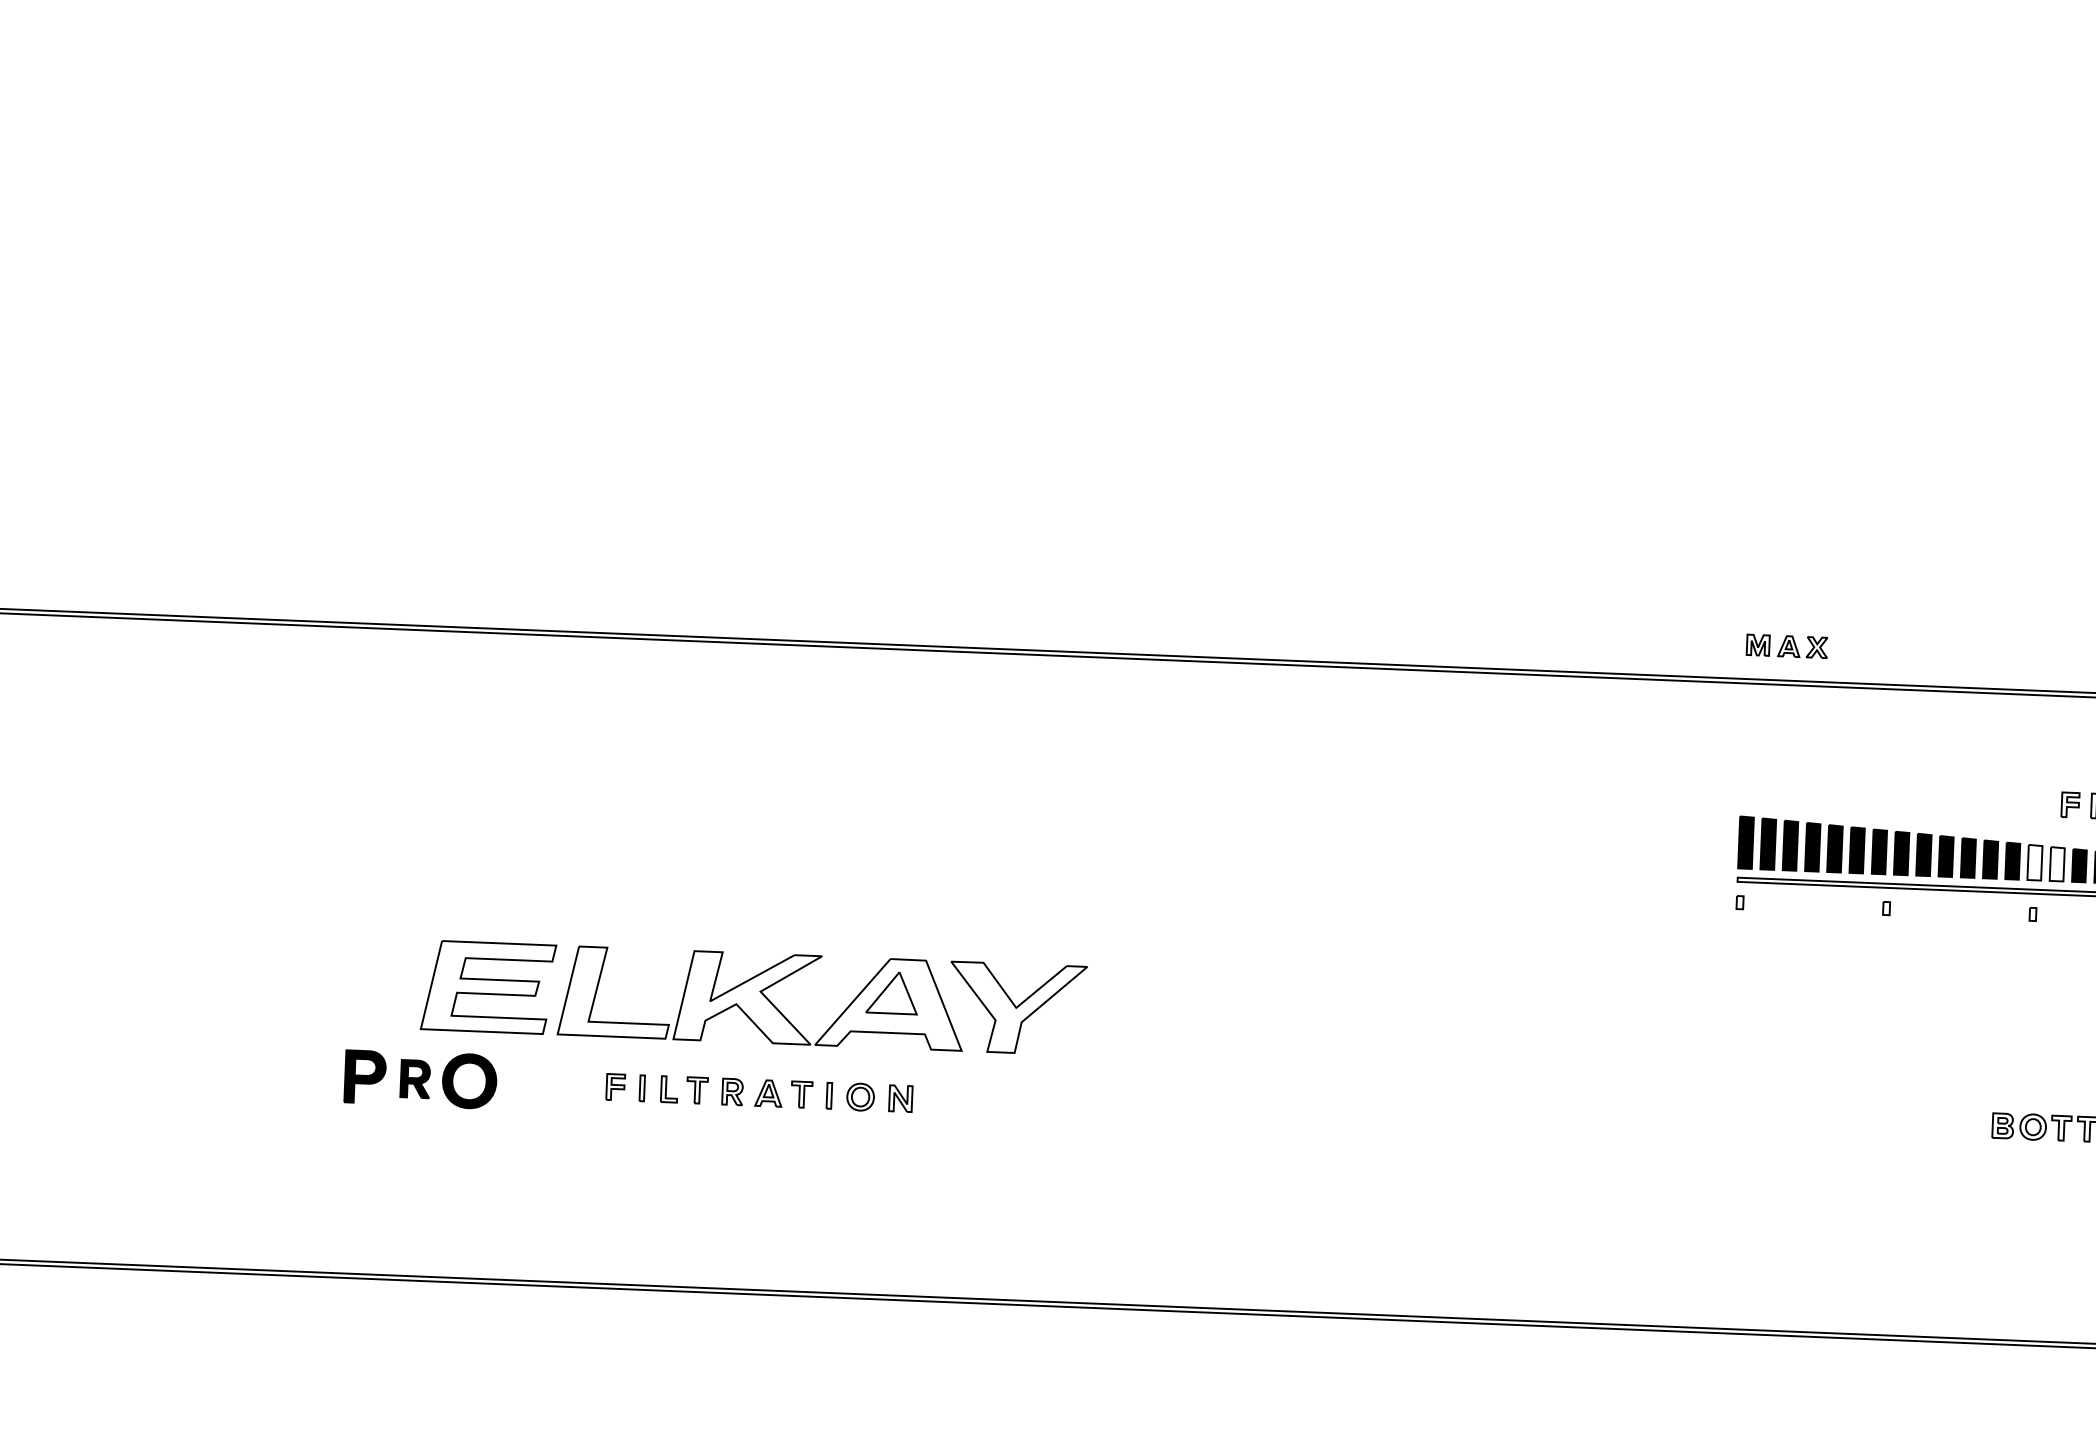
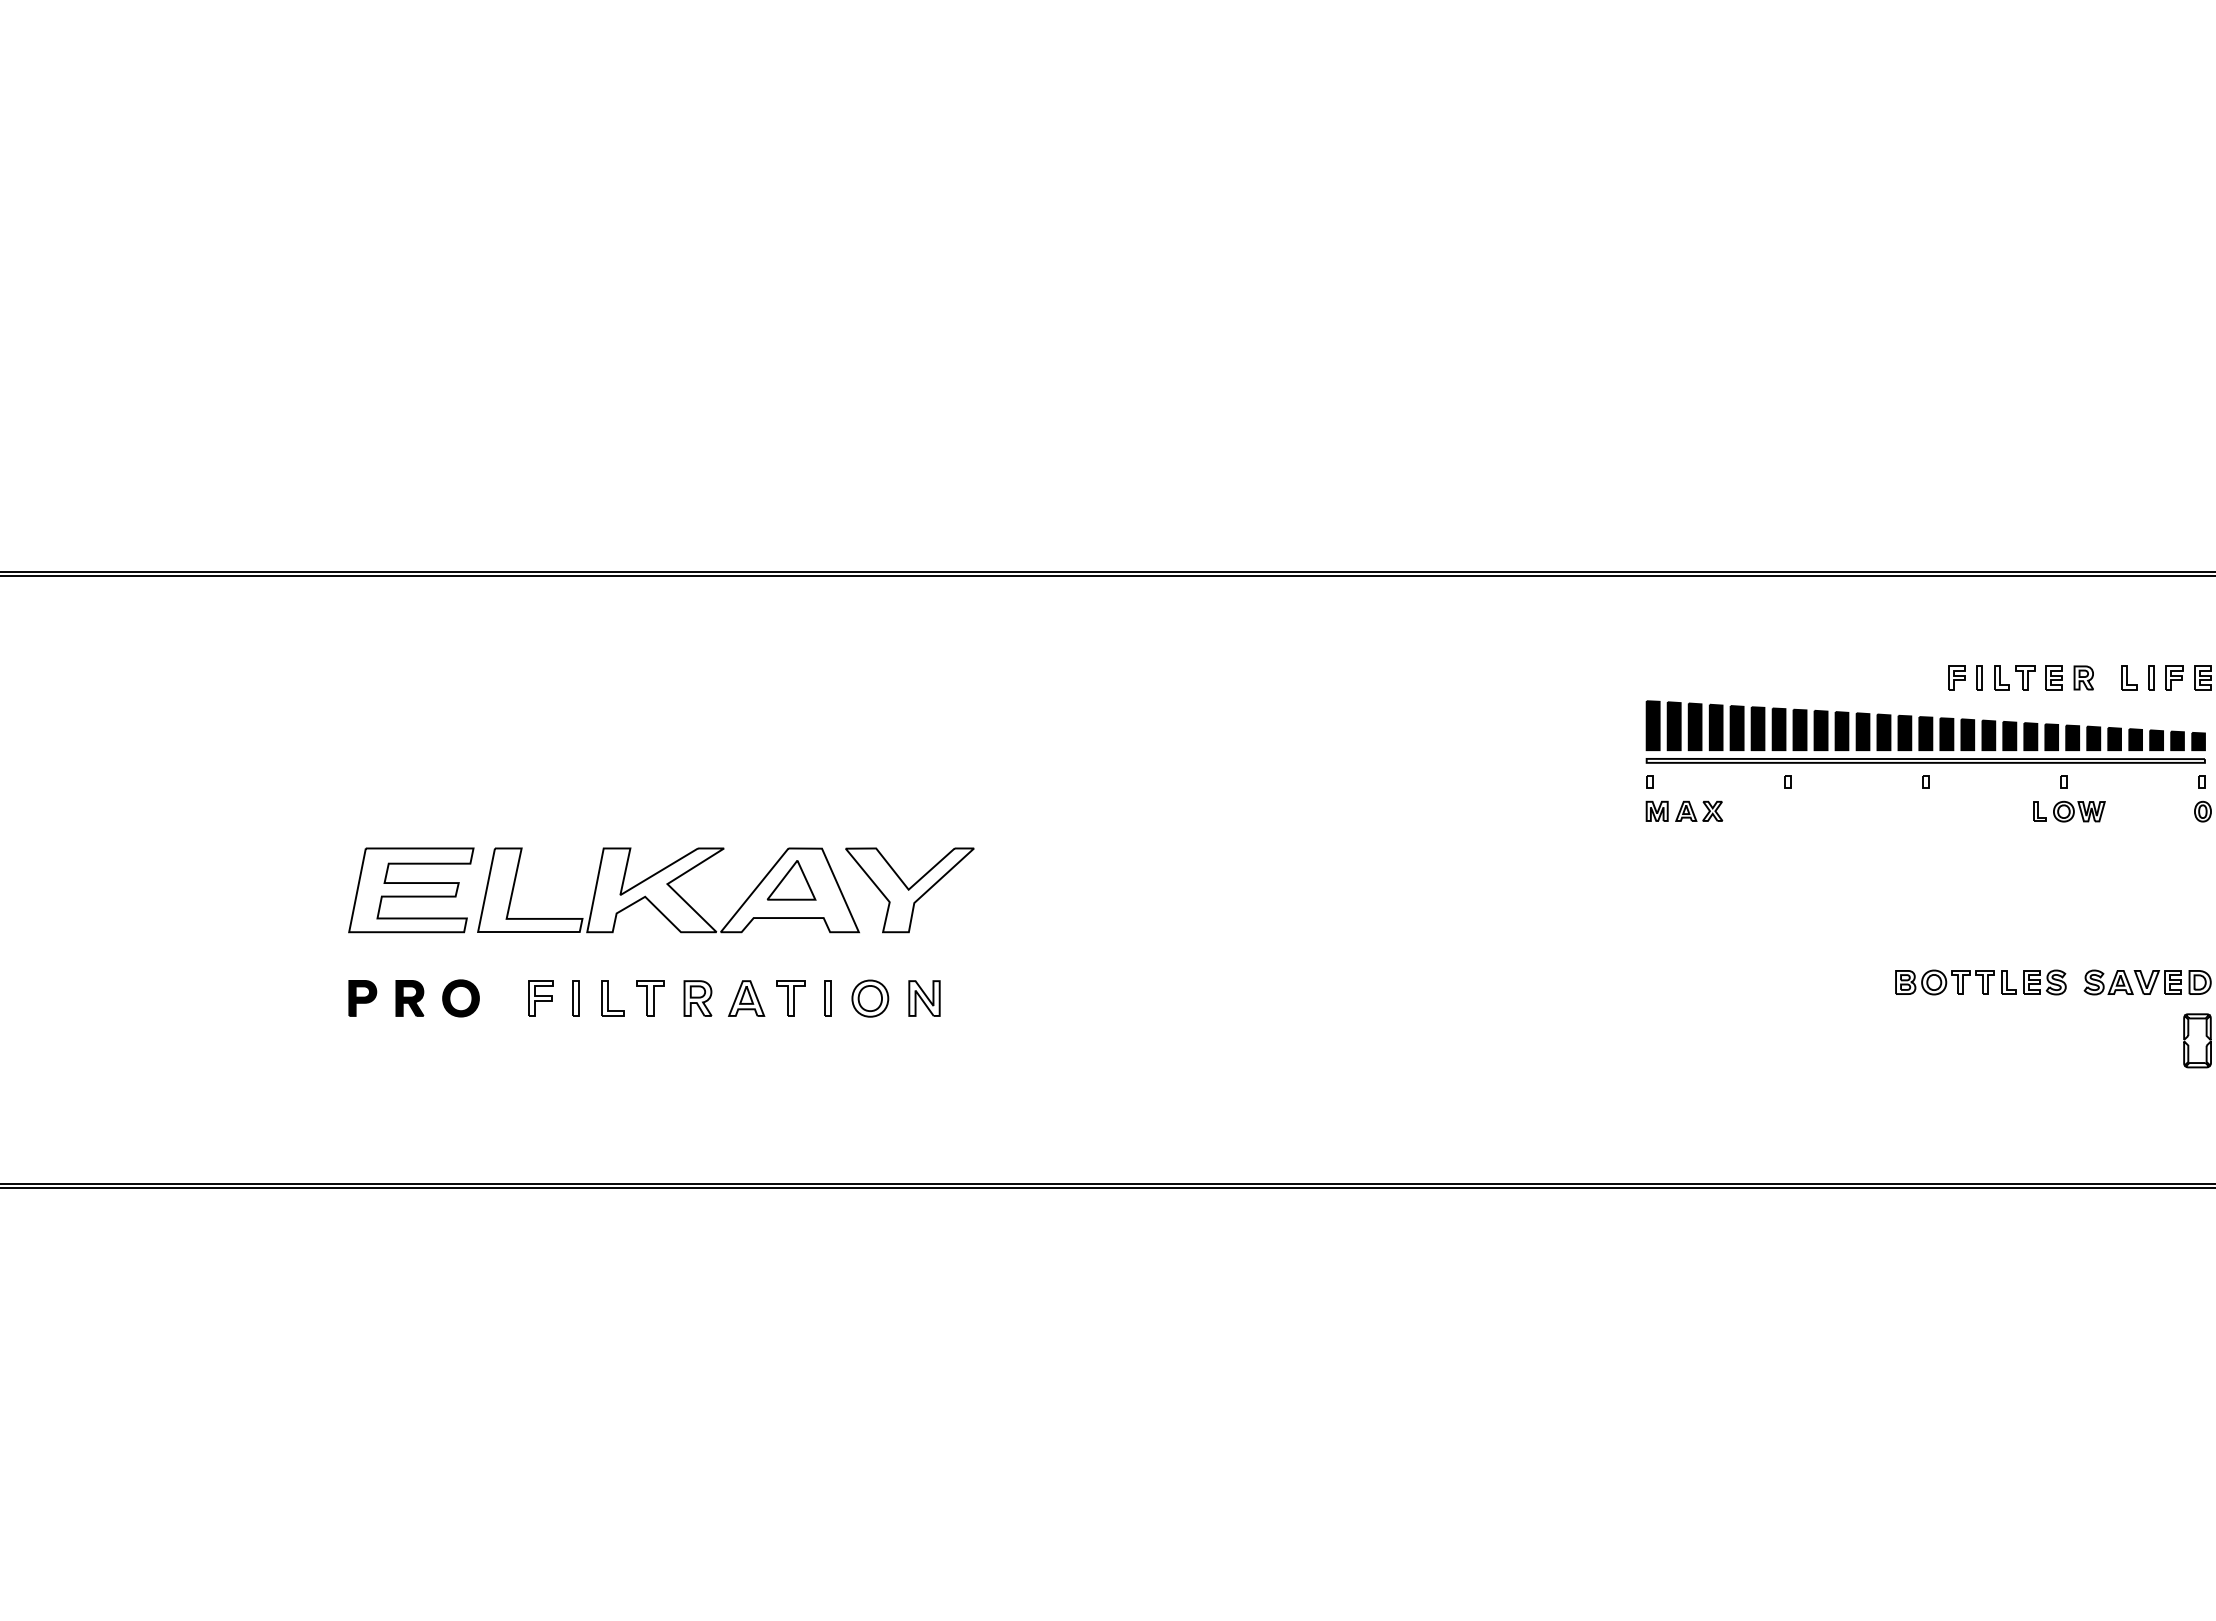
part: (1787, 645) -> (1684, 810), moved
fill: (2034, 862) -> (1925, 733), added
fill: (2056, 864) -> (1946, 734), added
part: (753, 998) -> (661, 890), moved
part: (365, 1077) -> (362, 998), size x0.71
part: (469, 1081) -> (460, 998), size x0.71
part: (759, 1093) -> (734, 998), size x1.43

